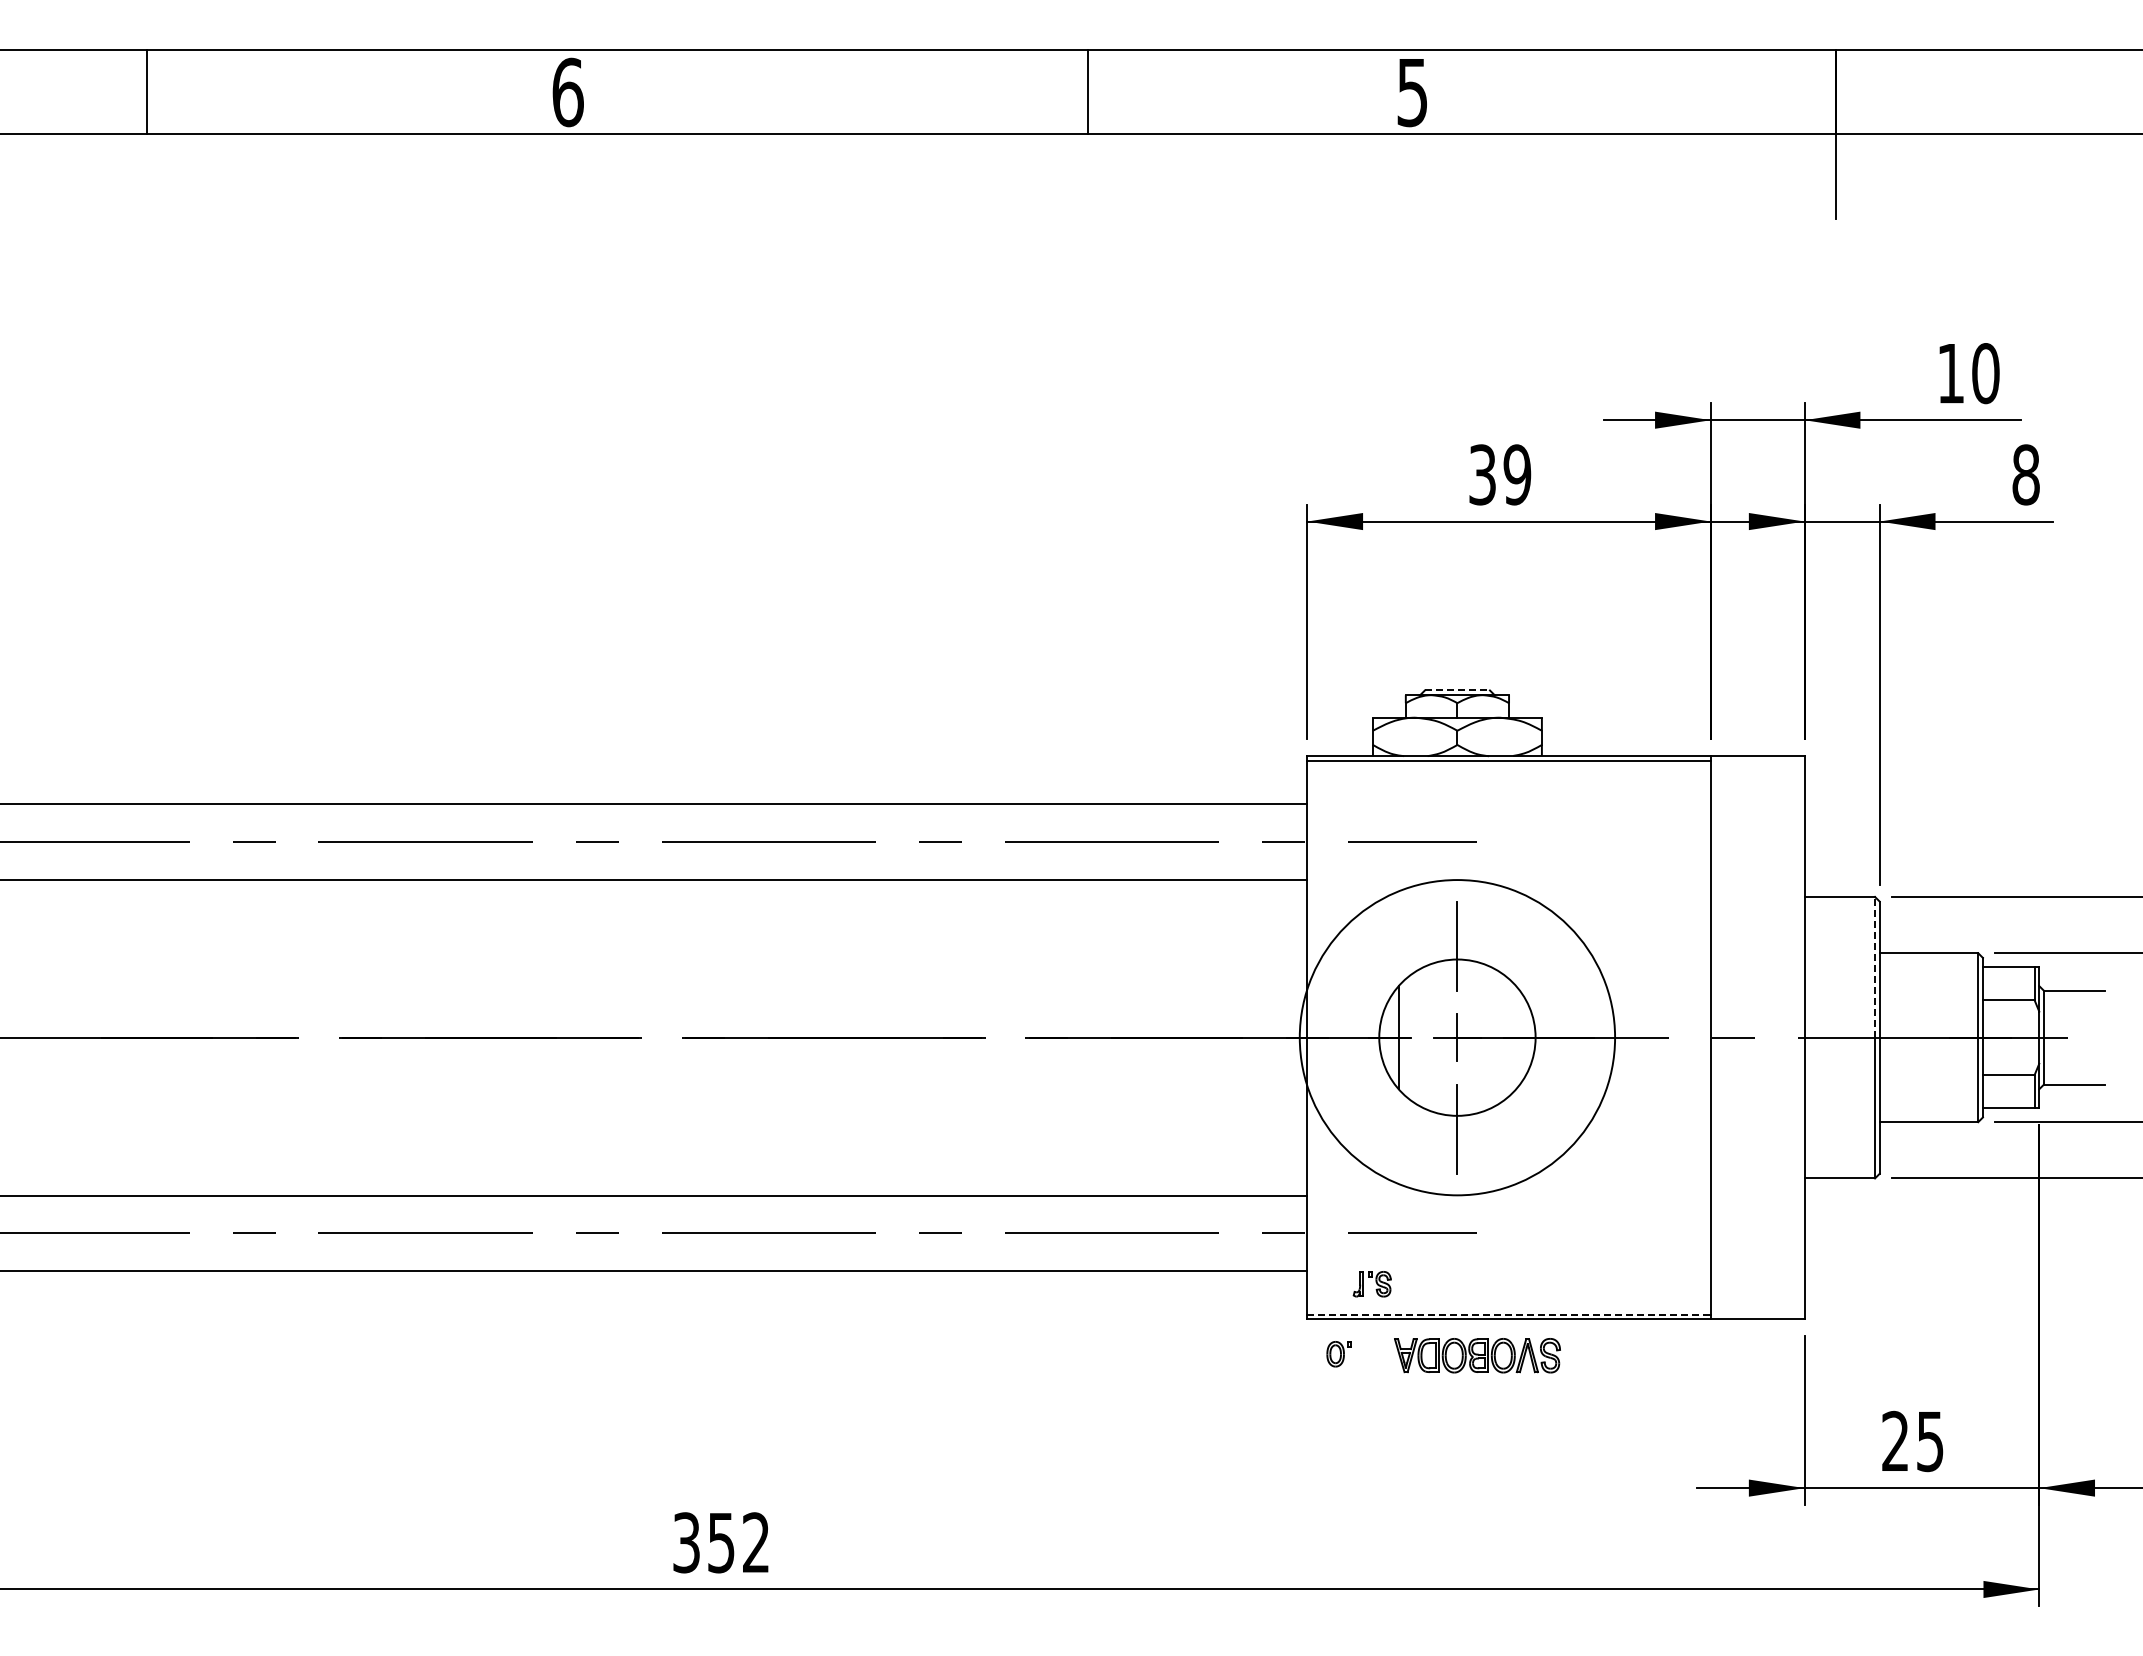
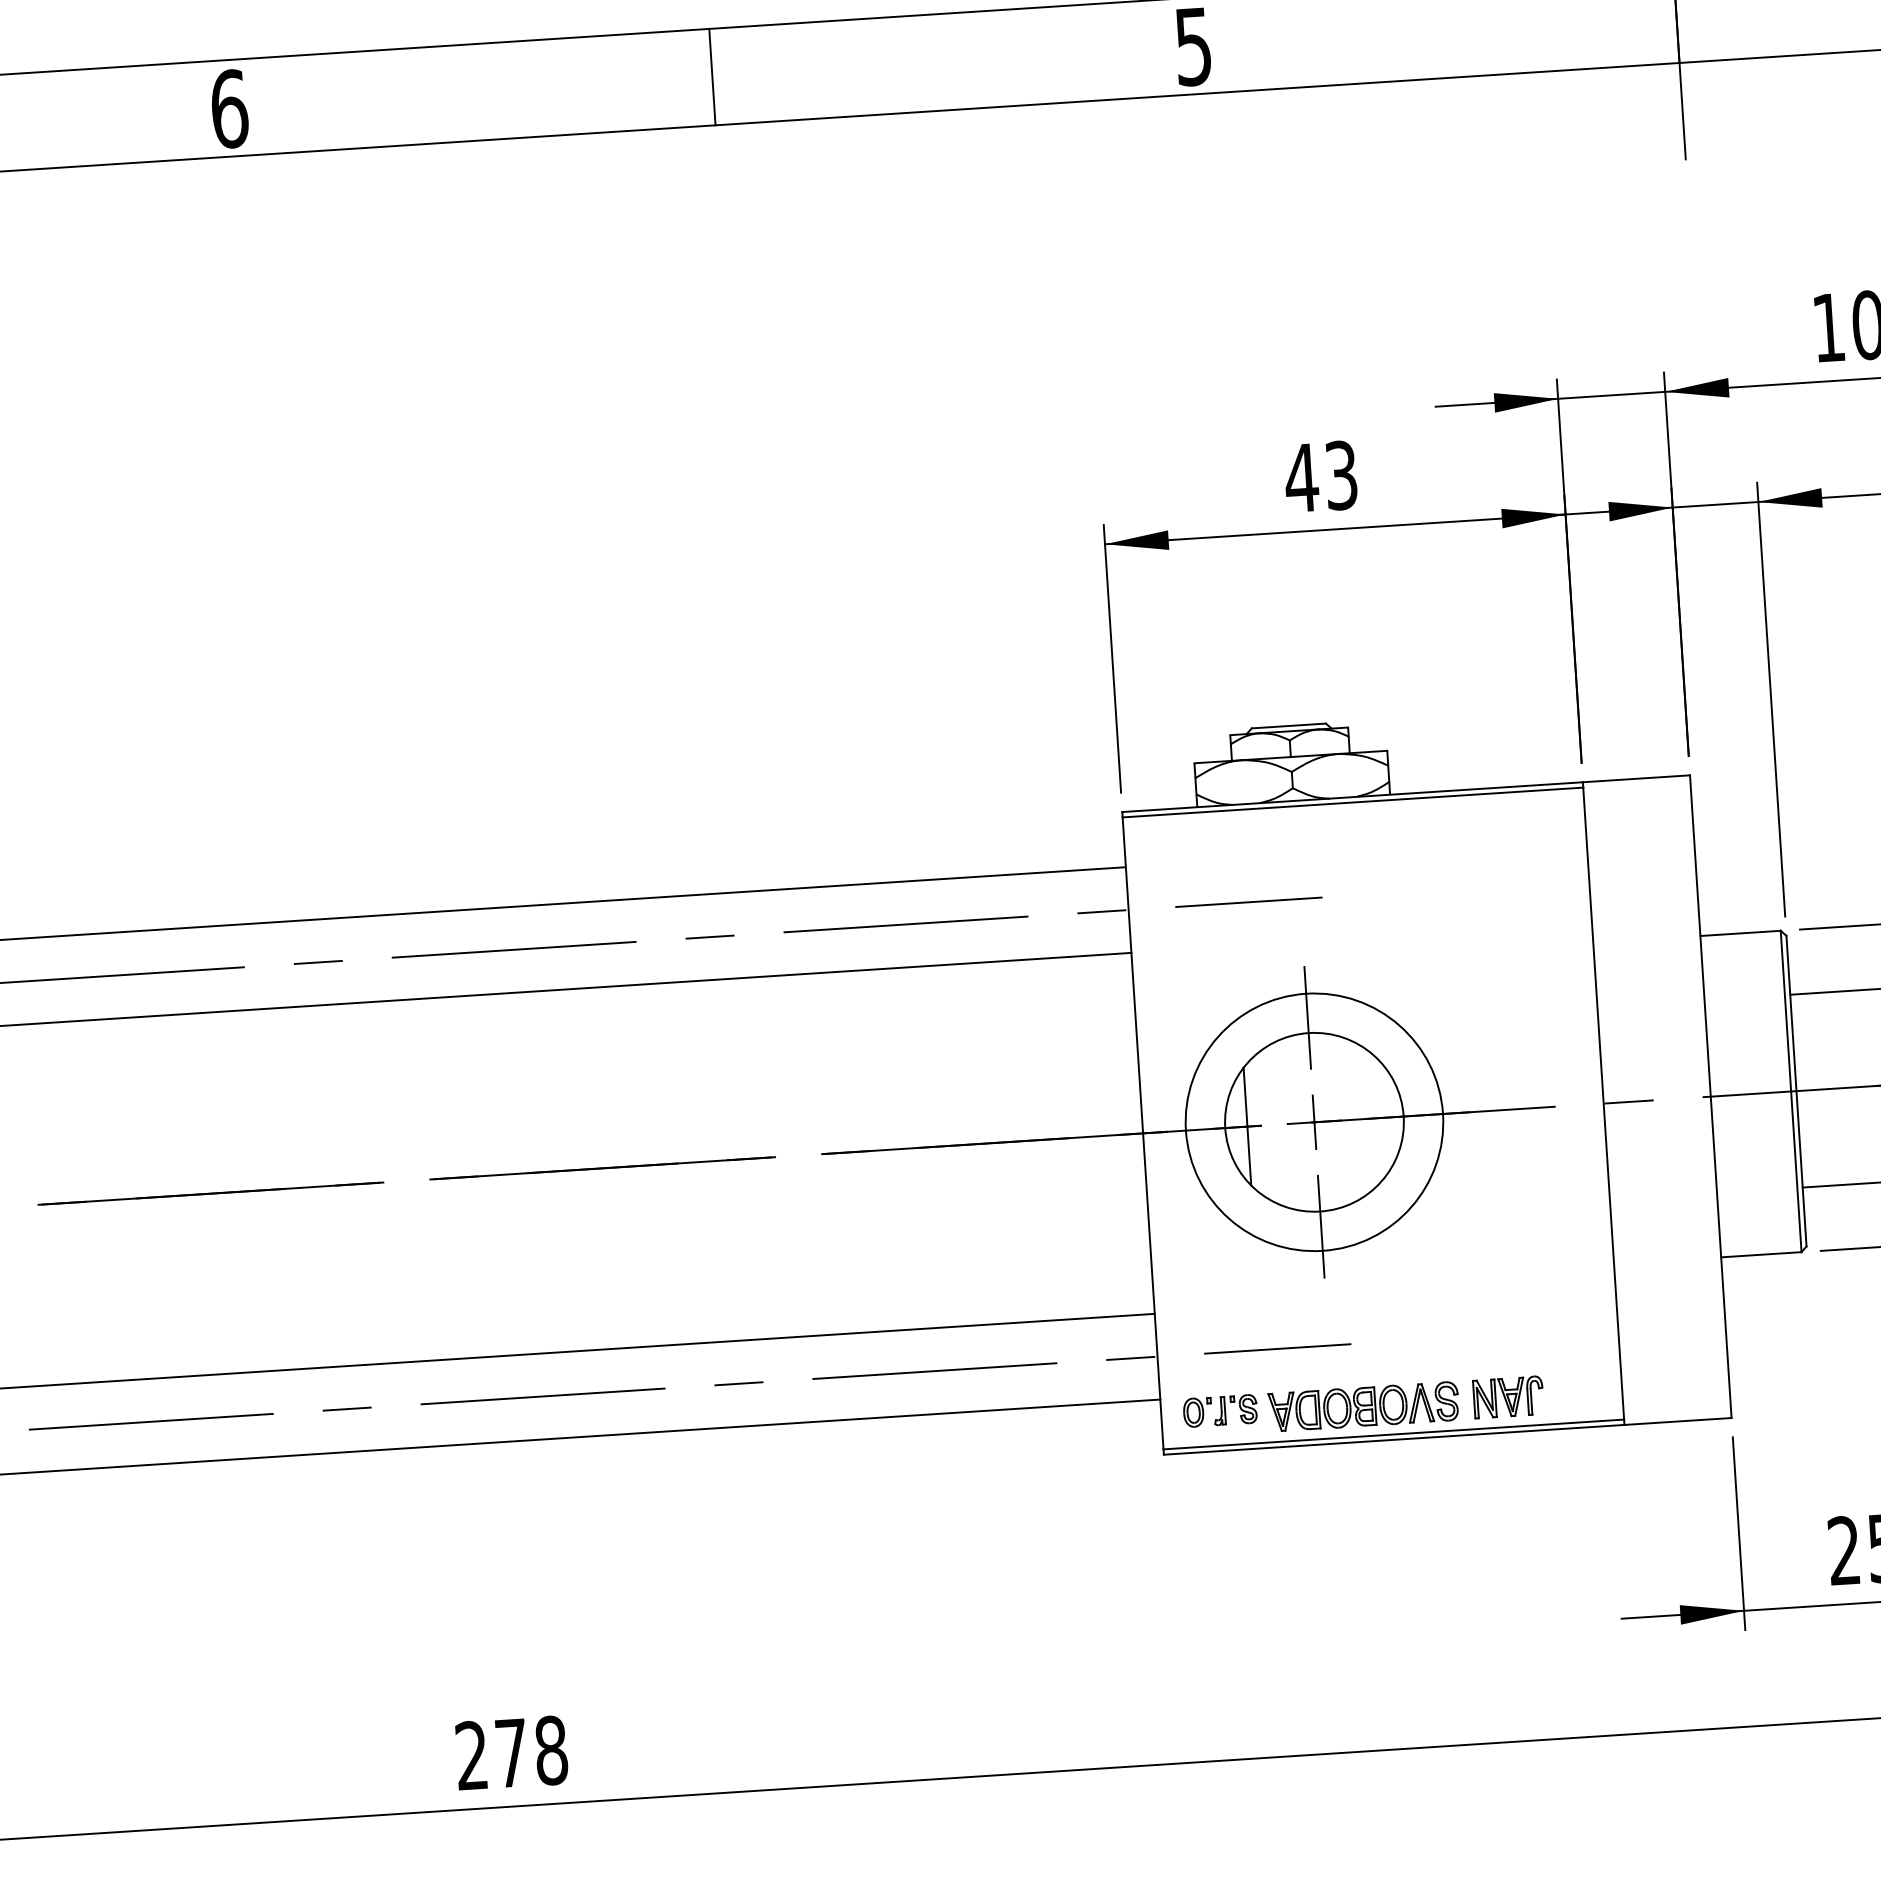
line: (1088, 91) -> (712, 76), moved
text: (1499, 474) -> (1320, 476), 39 -> 43
line: (1457, 690) -> (1288, 726), dashed -> solid
line: (1875, 966) -> (1786, 1010), dashed -> solid
circle: (1457, 1037) -> (1314, 1122), size x0.71
part: (1611, 1288) -> (1508, 1397), added
line: (1509, 1314) -> (1394, 1434), dashed -> solid
part: (1338, 1354) -> (1196, 1412), moved
part: (1477, 1355) -> (1363, 1406), moved
text: (721, 1542) -> (511, 1752), 352 -> 278

